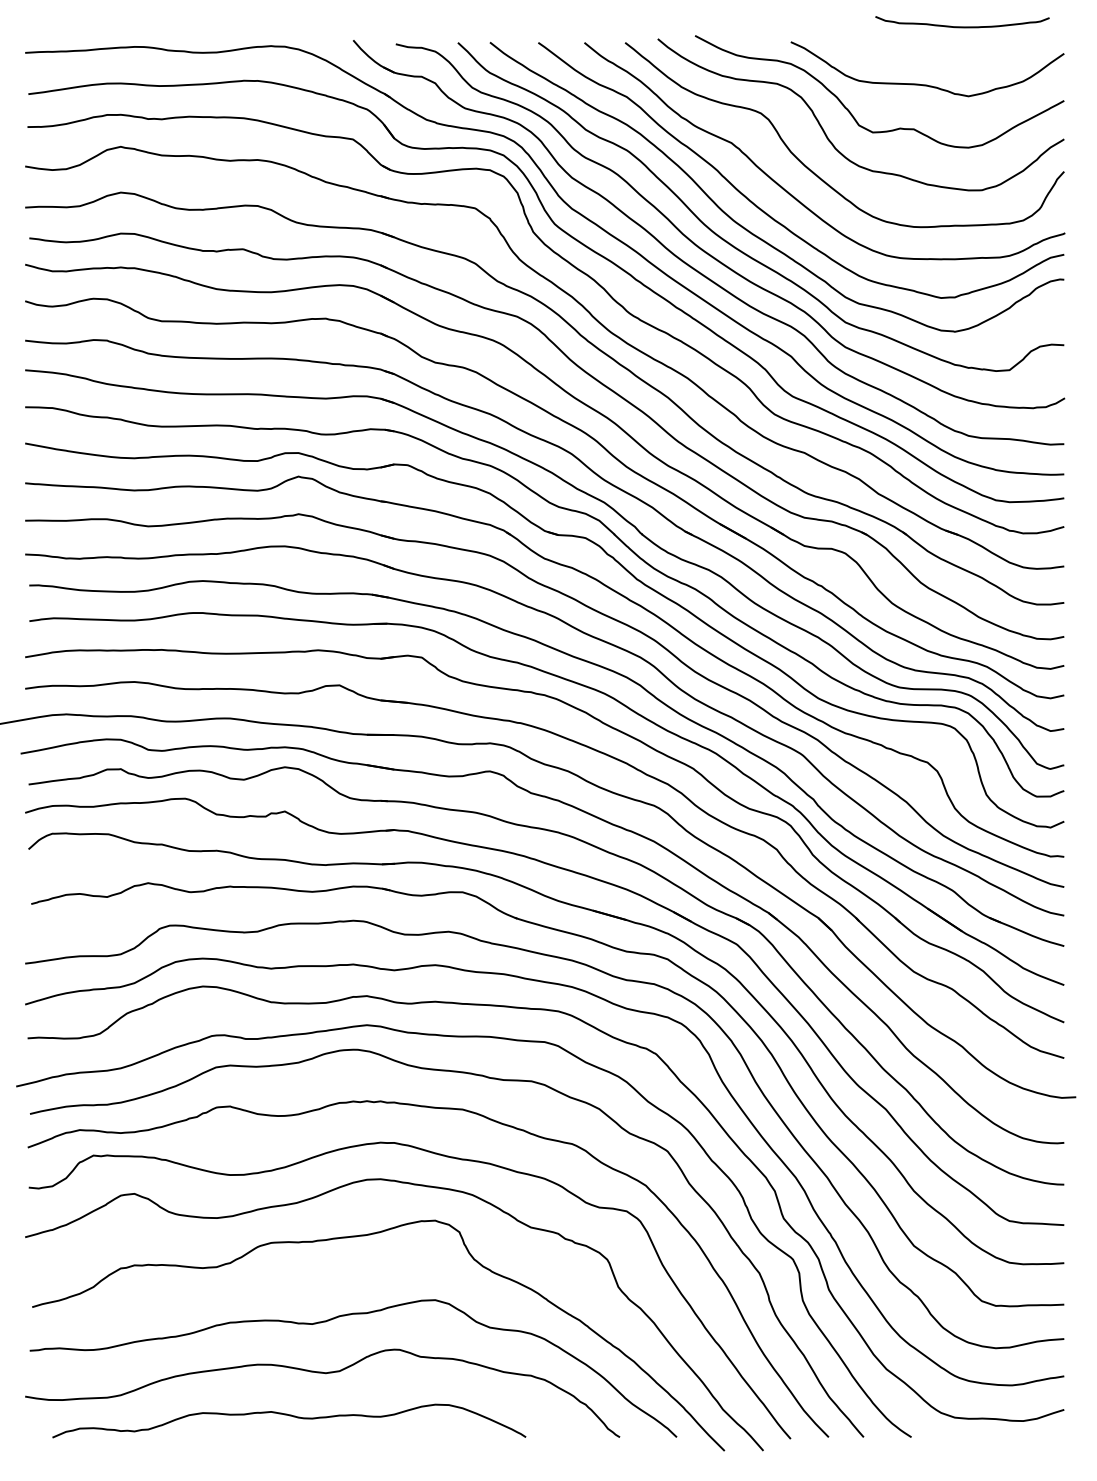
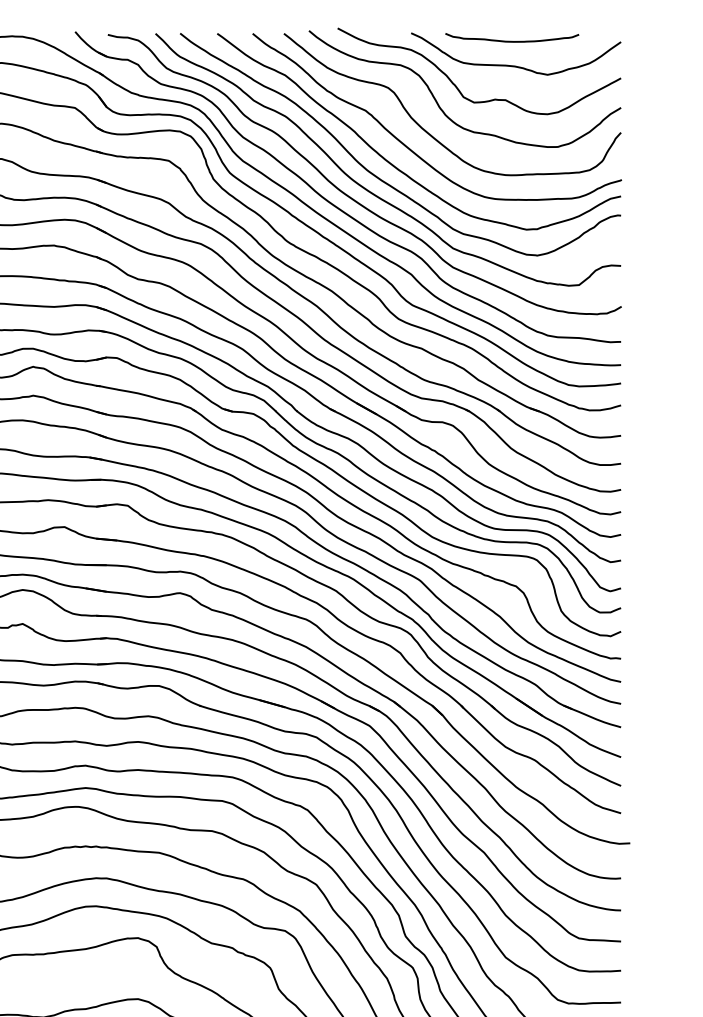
curve: (962, 26) -> (512, 41), moved

